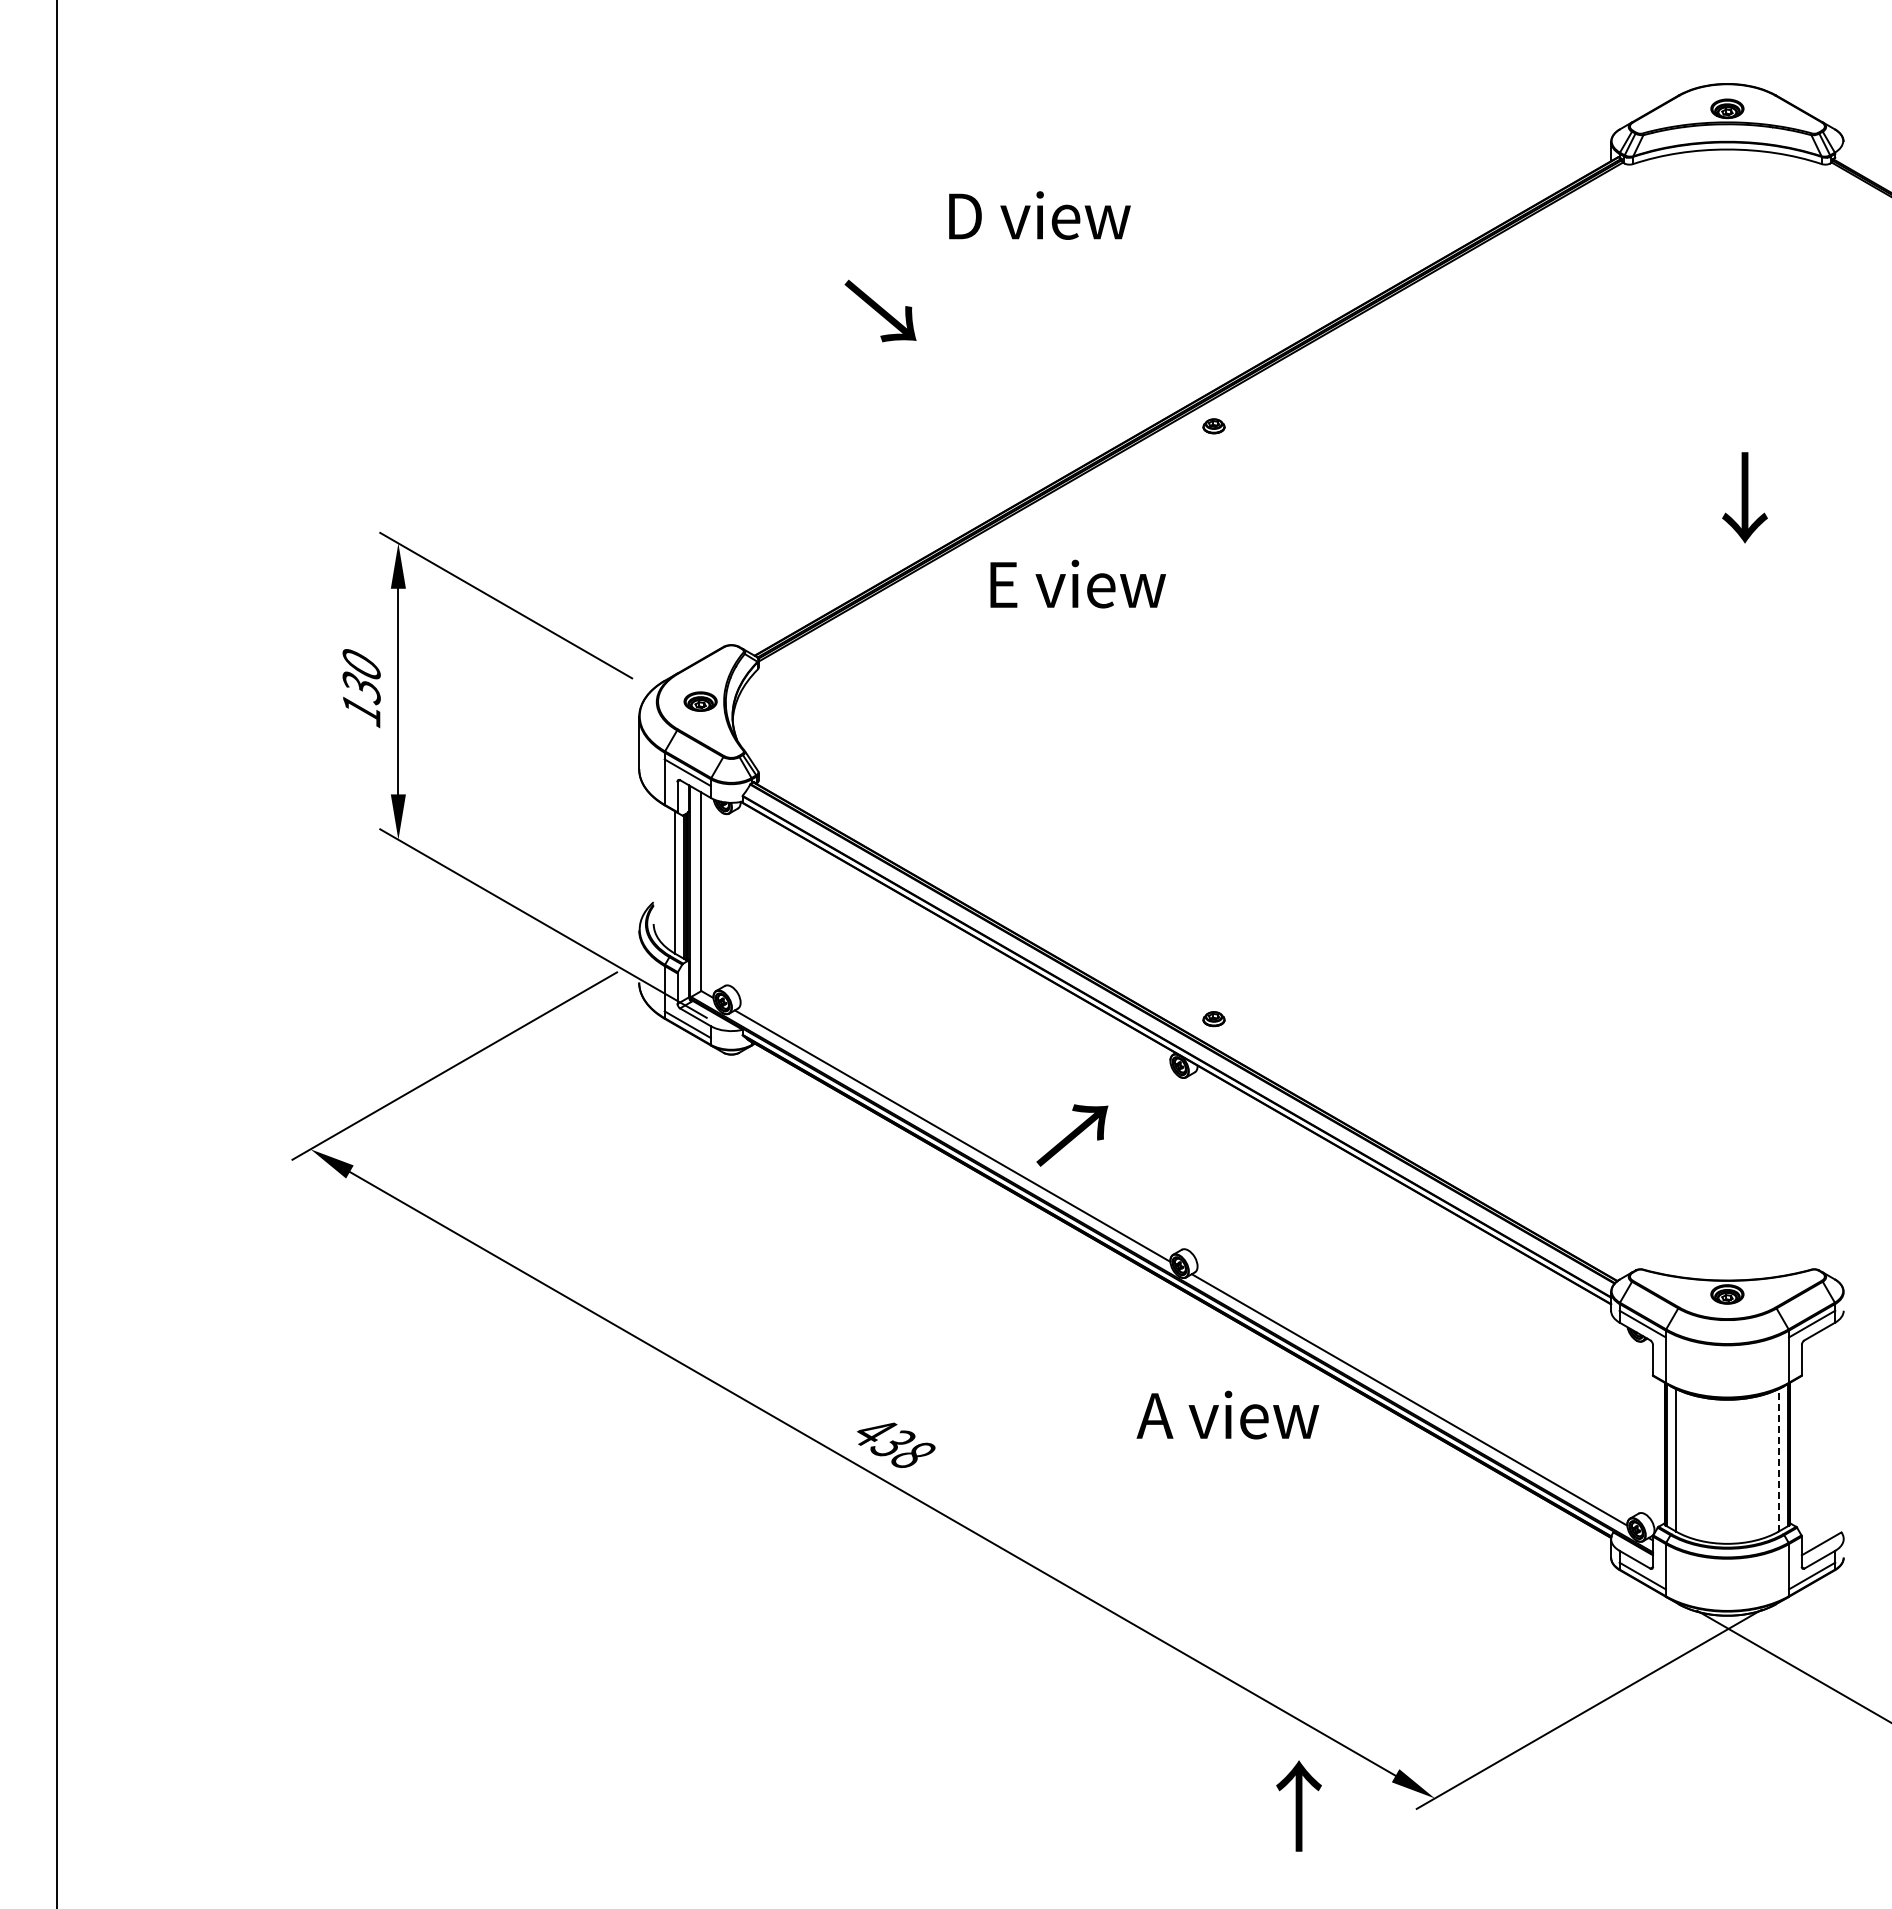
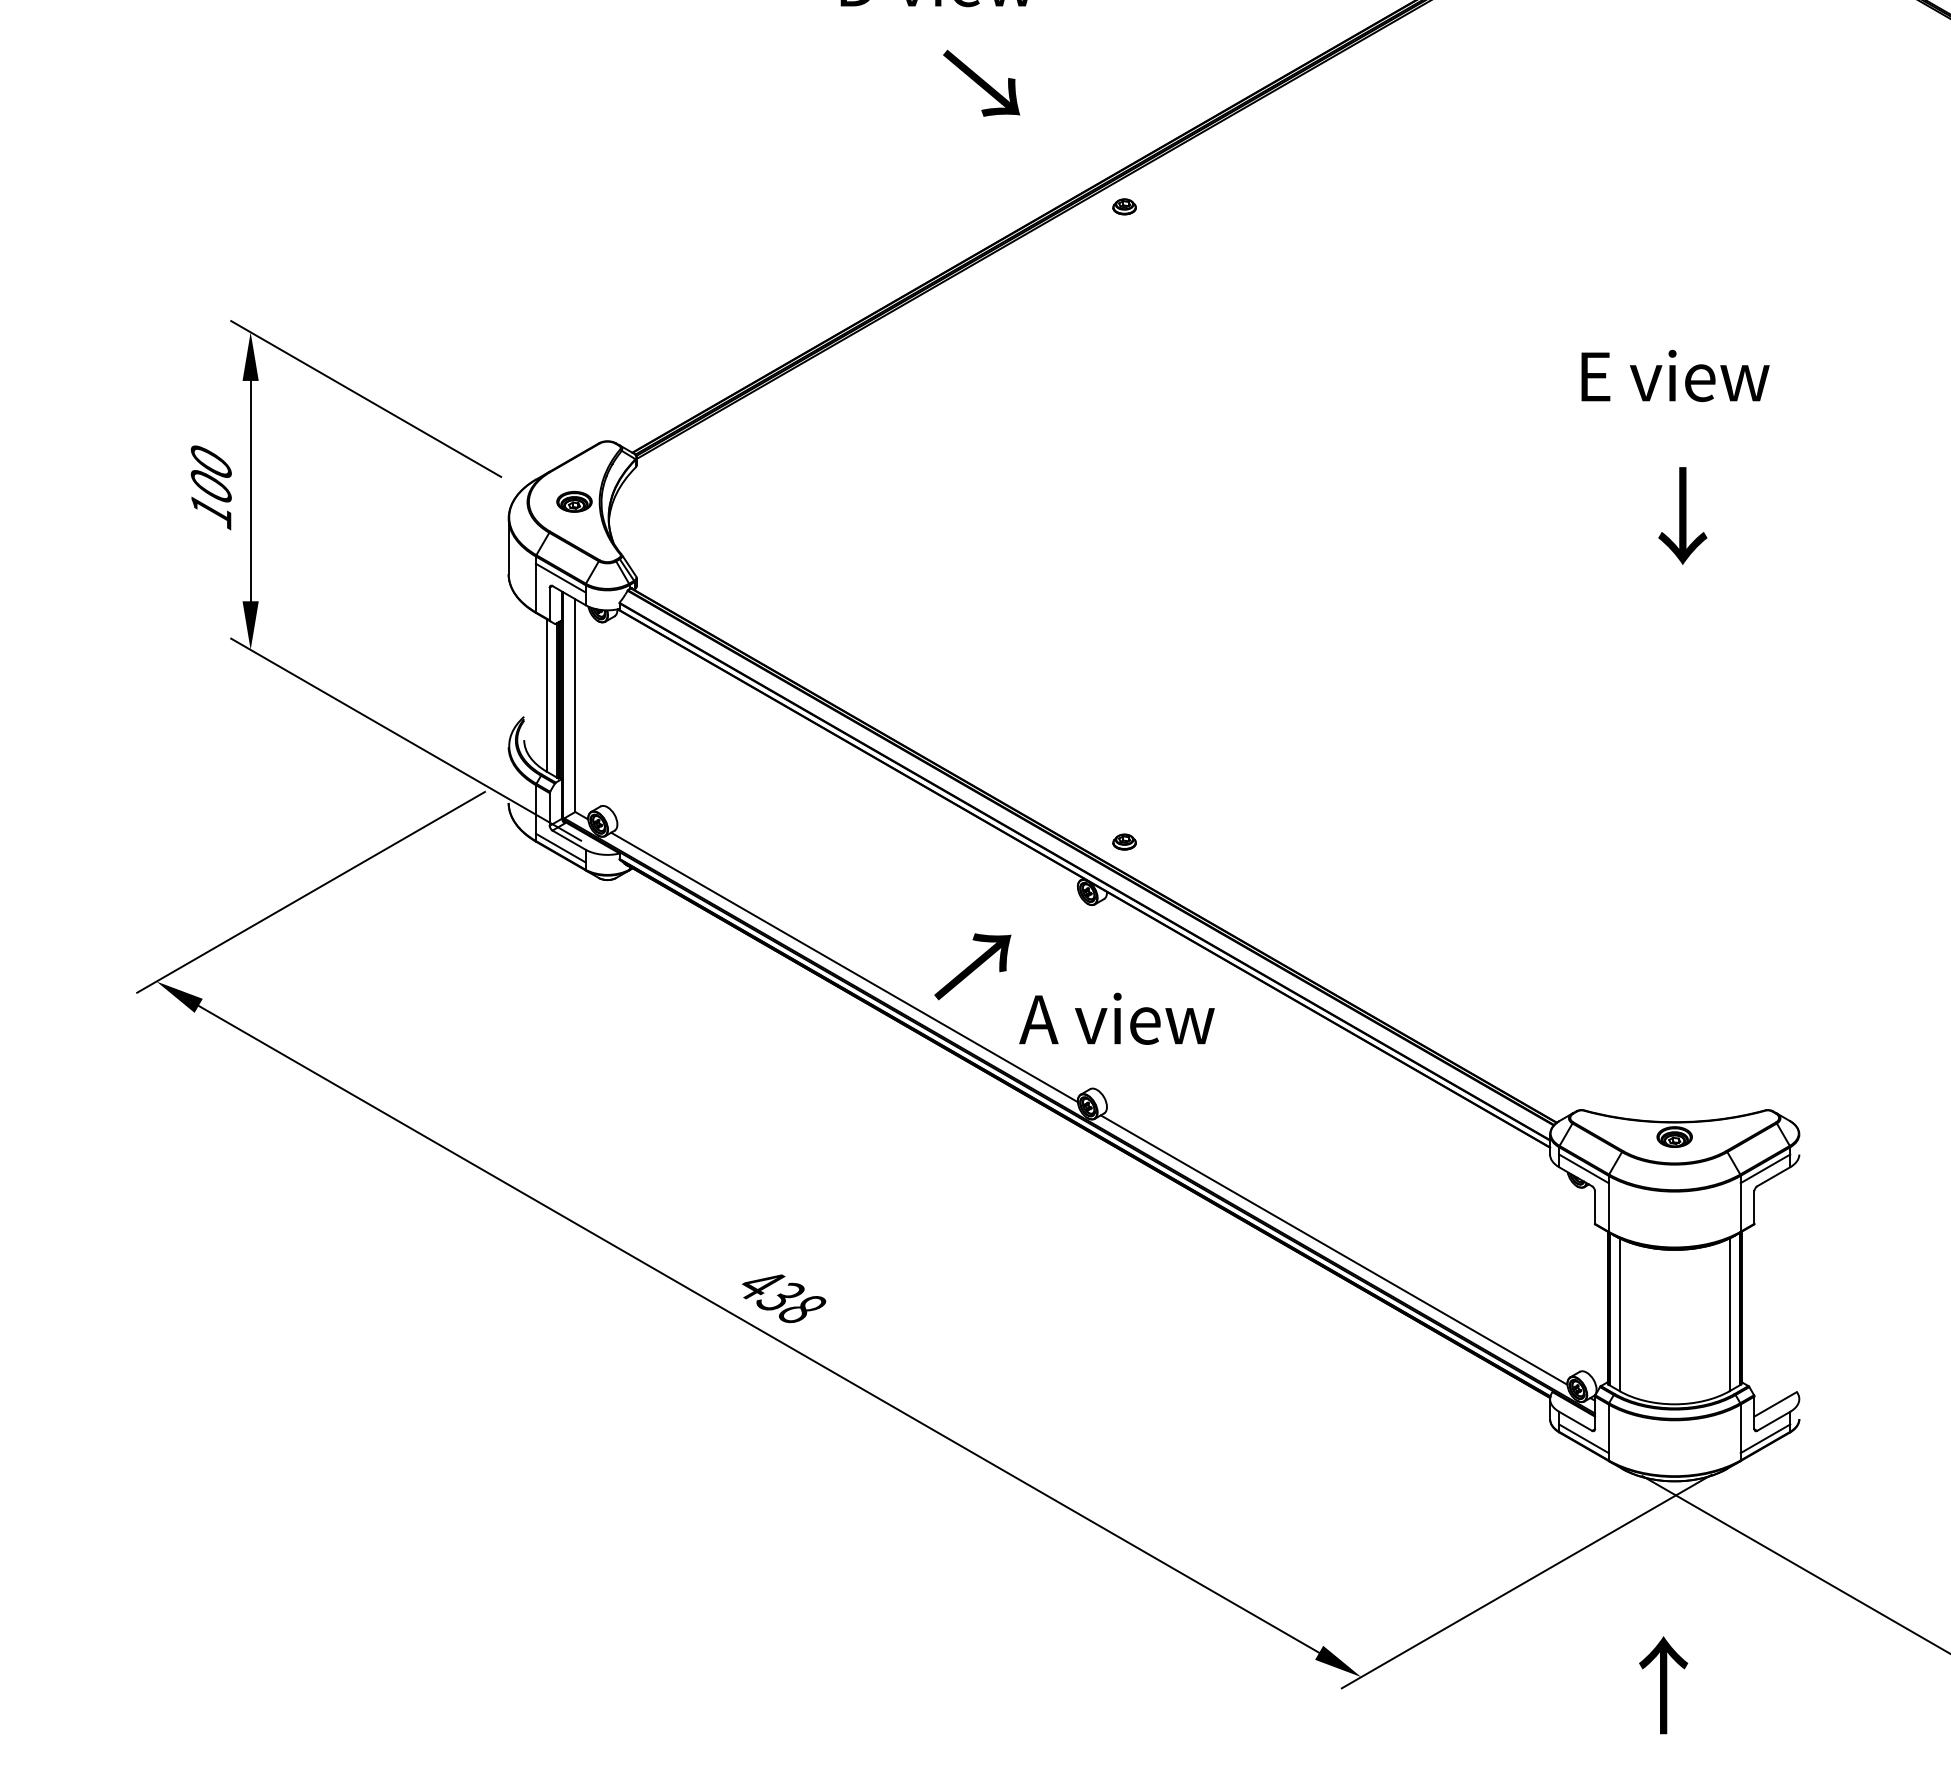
text: (880, 310) -> (981, 82), moved
text: (1744, 497) -> (1682, 515), moved
text: (1077, 583) -> (1674, 375), moved
text: (361, 688) -> (211, 487), 130 -> 100
text: (1227, 1414) -> (1116, 1018), moved
line: (1778, 1459) -> (1729, 1313), dashed -> solid
text: (1298, 1805) -> (1663, 1684), moved

